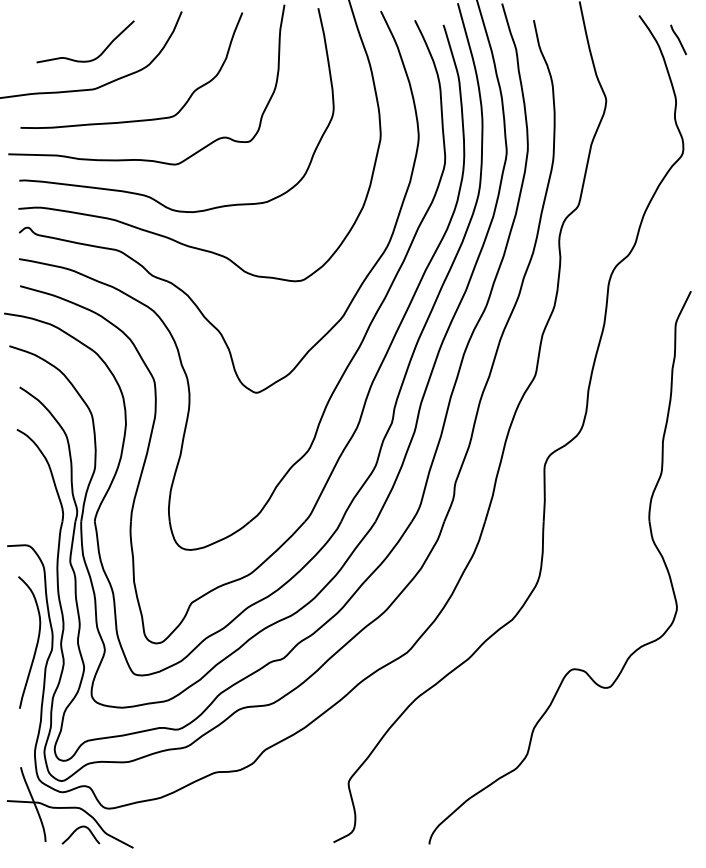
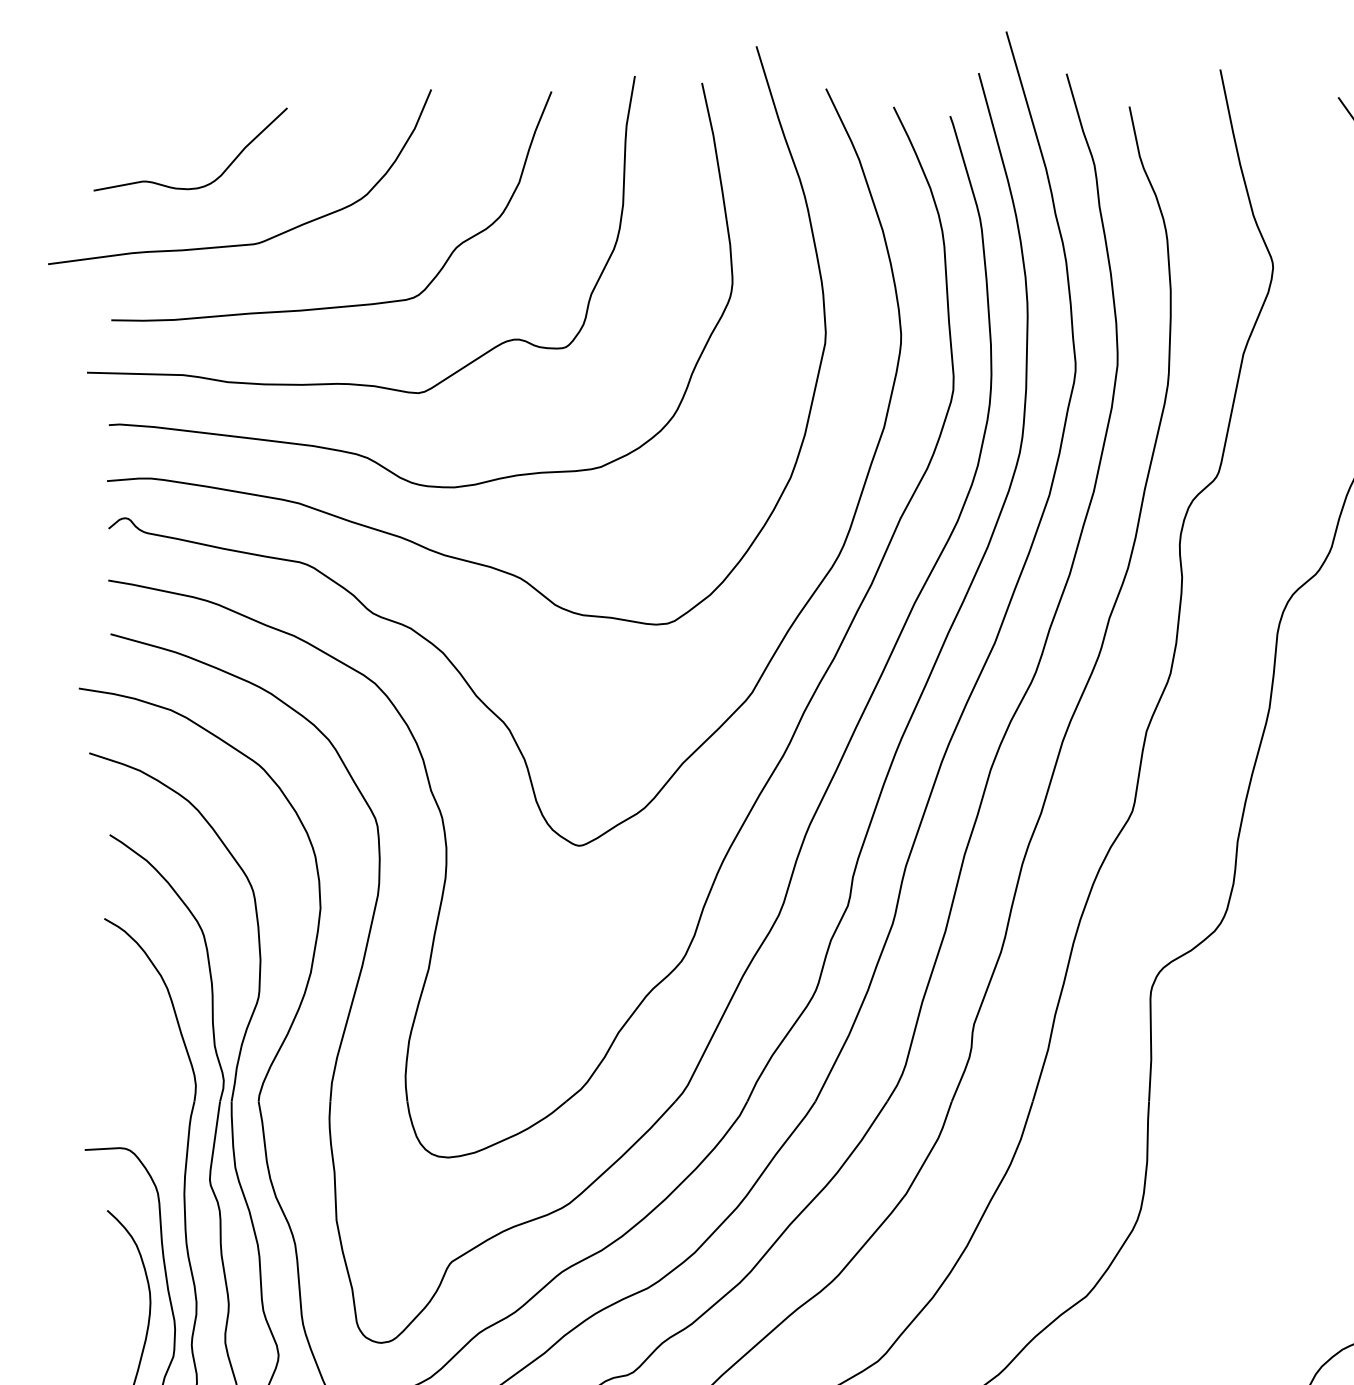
curve: (93, 58) -> (206, 182), moved

